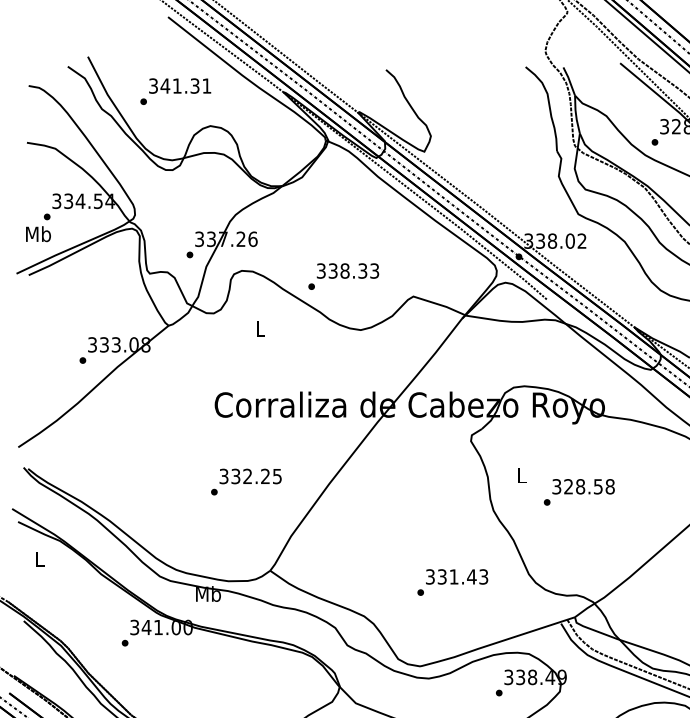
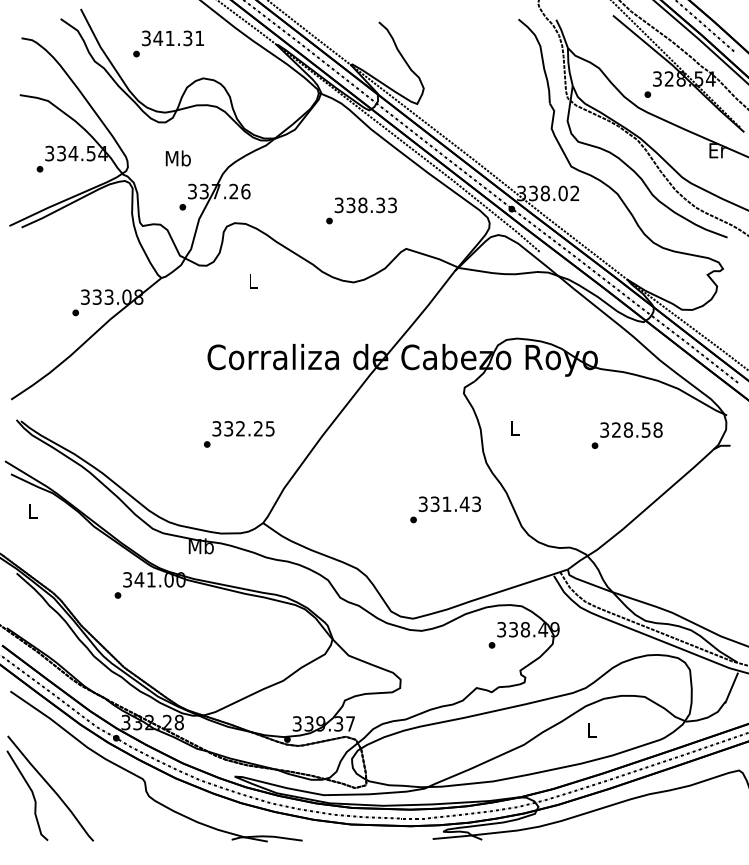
text: (37, 234) -> (177, 158), moved
text: (343, 276) -> (361, 210), moved
text: (578, 492) -> (626, 435), moved
text: (452, 582) -> (445, 509), moved

